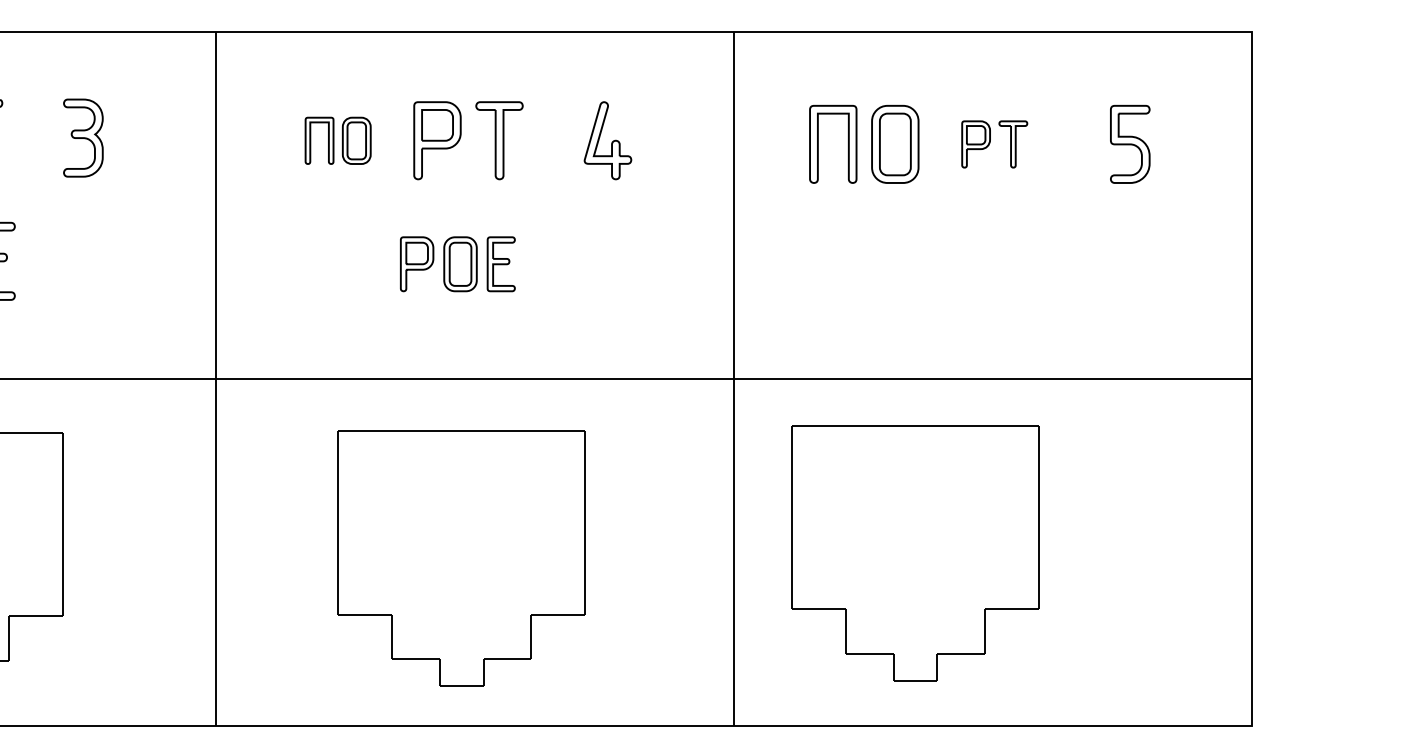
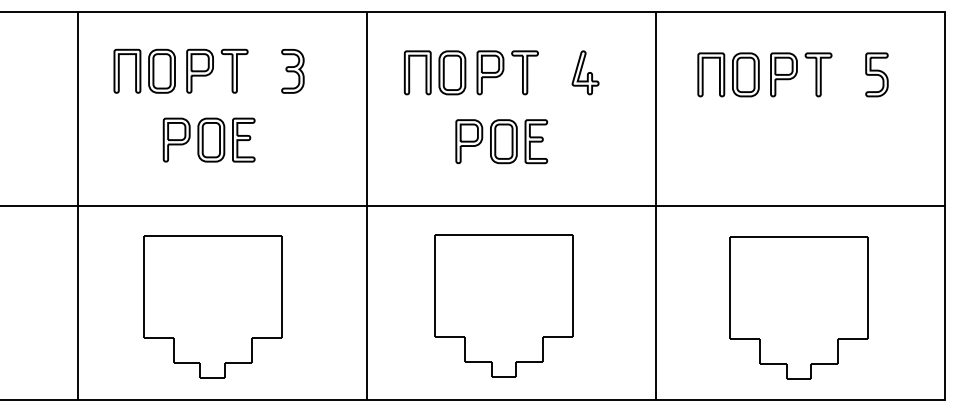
part: (337, 140) -> (434, 72), size x1.67
part: (994, 143) -> (801, 74), size x1.67
part: (457, 263) -> (501, 141), size x1.43
part: (914, 552) -> (798, 307), moved

